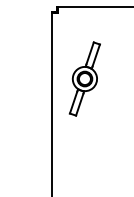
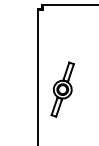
part: (84, 78) -> (62, 89), moved

